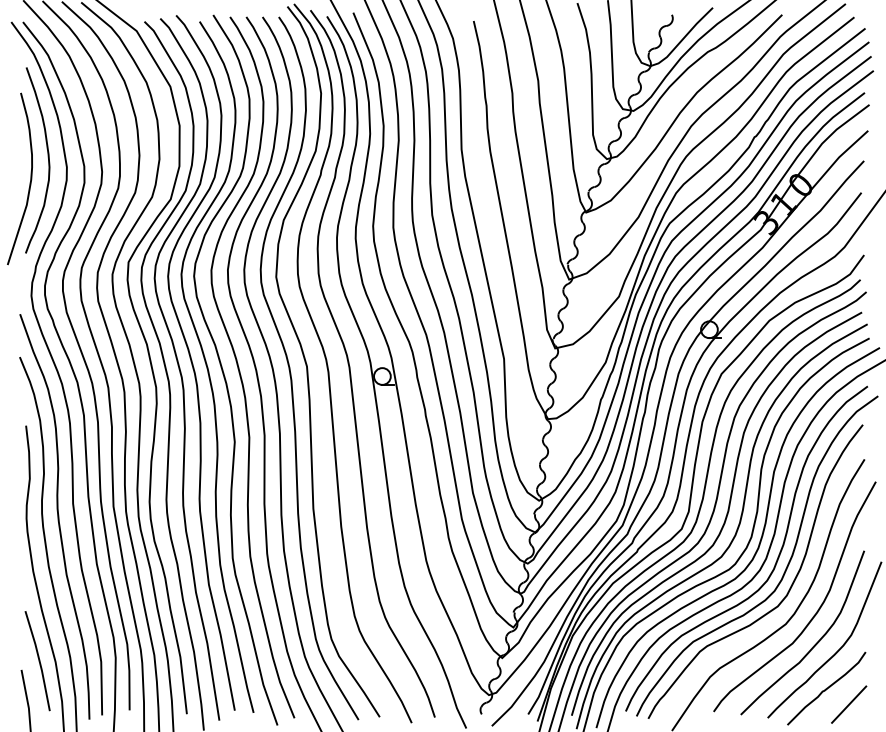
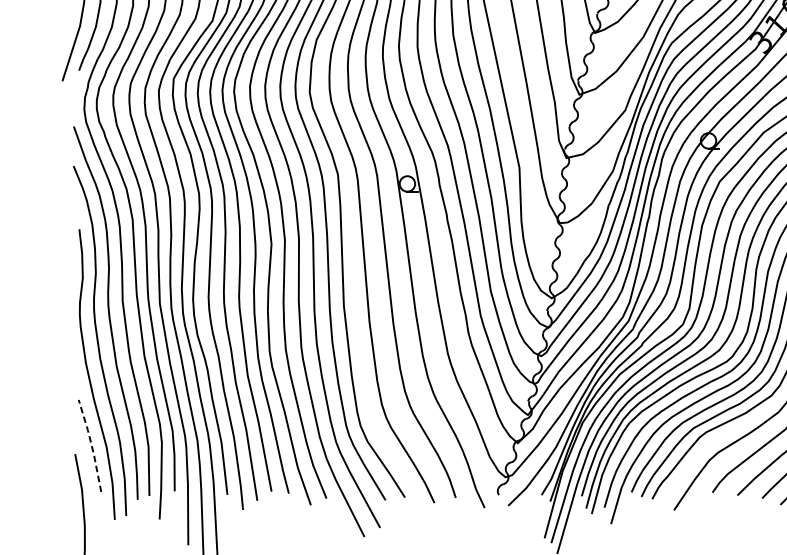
line: (39, 660) -> (91, 445), solid -> dashed

